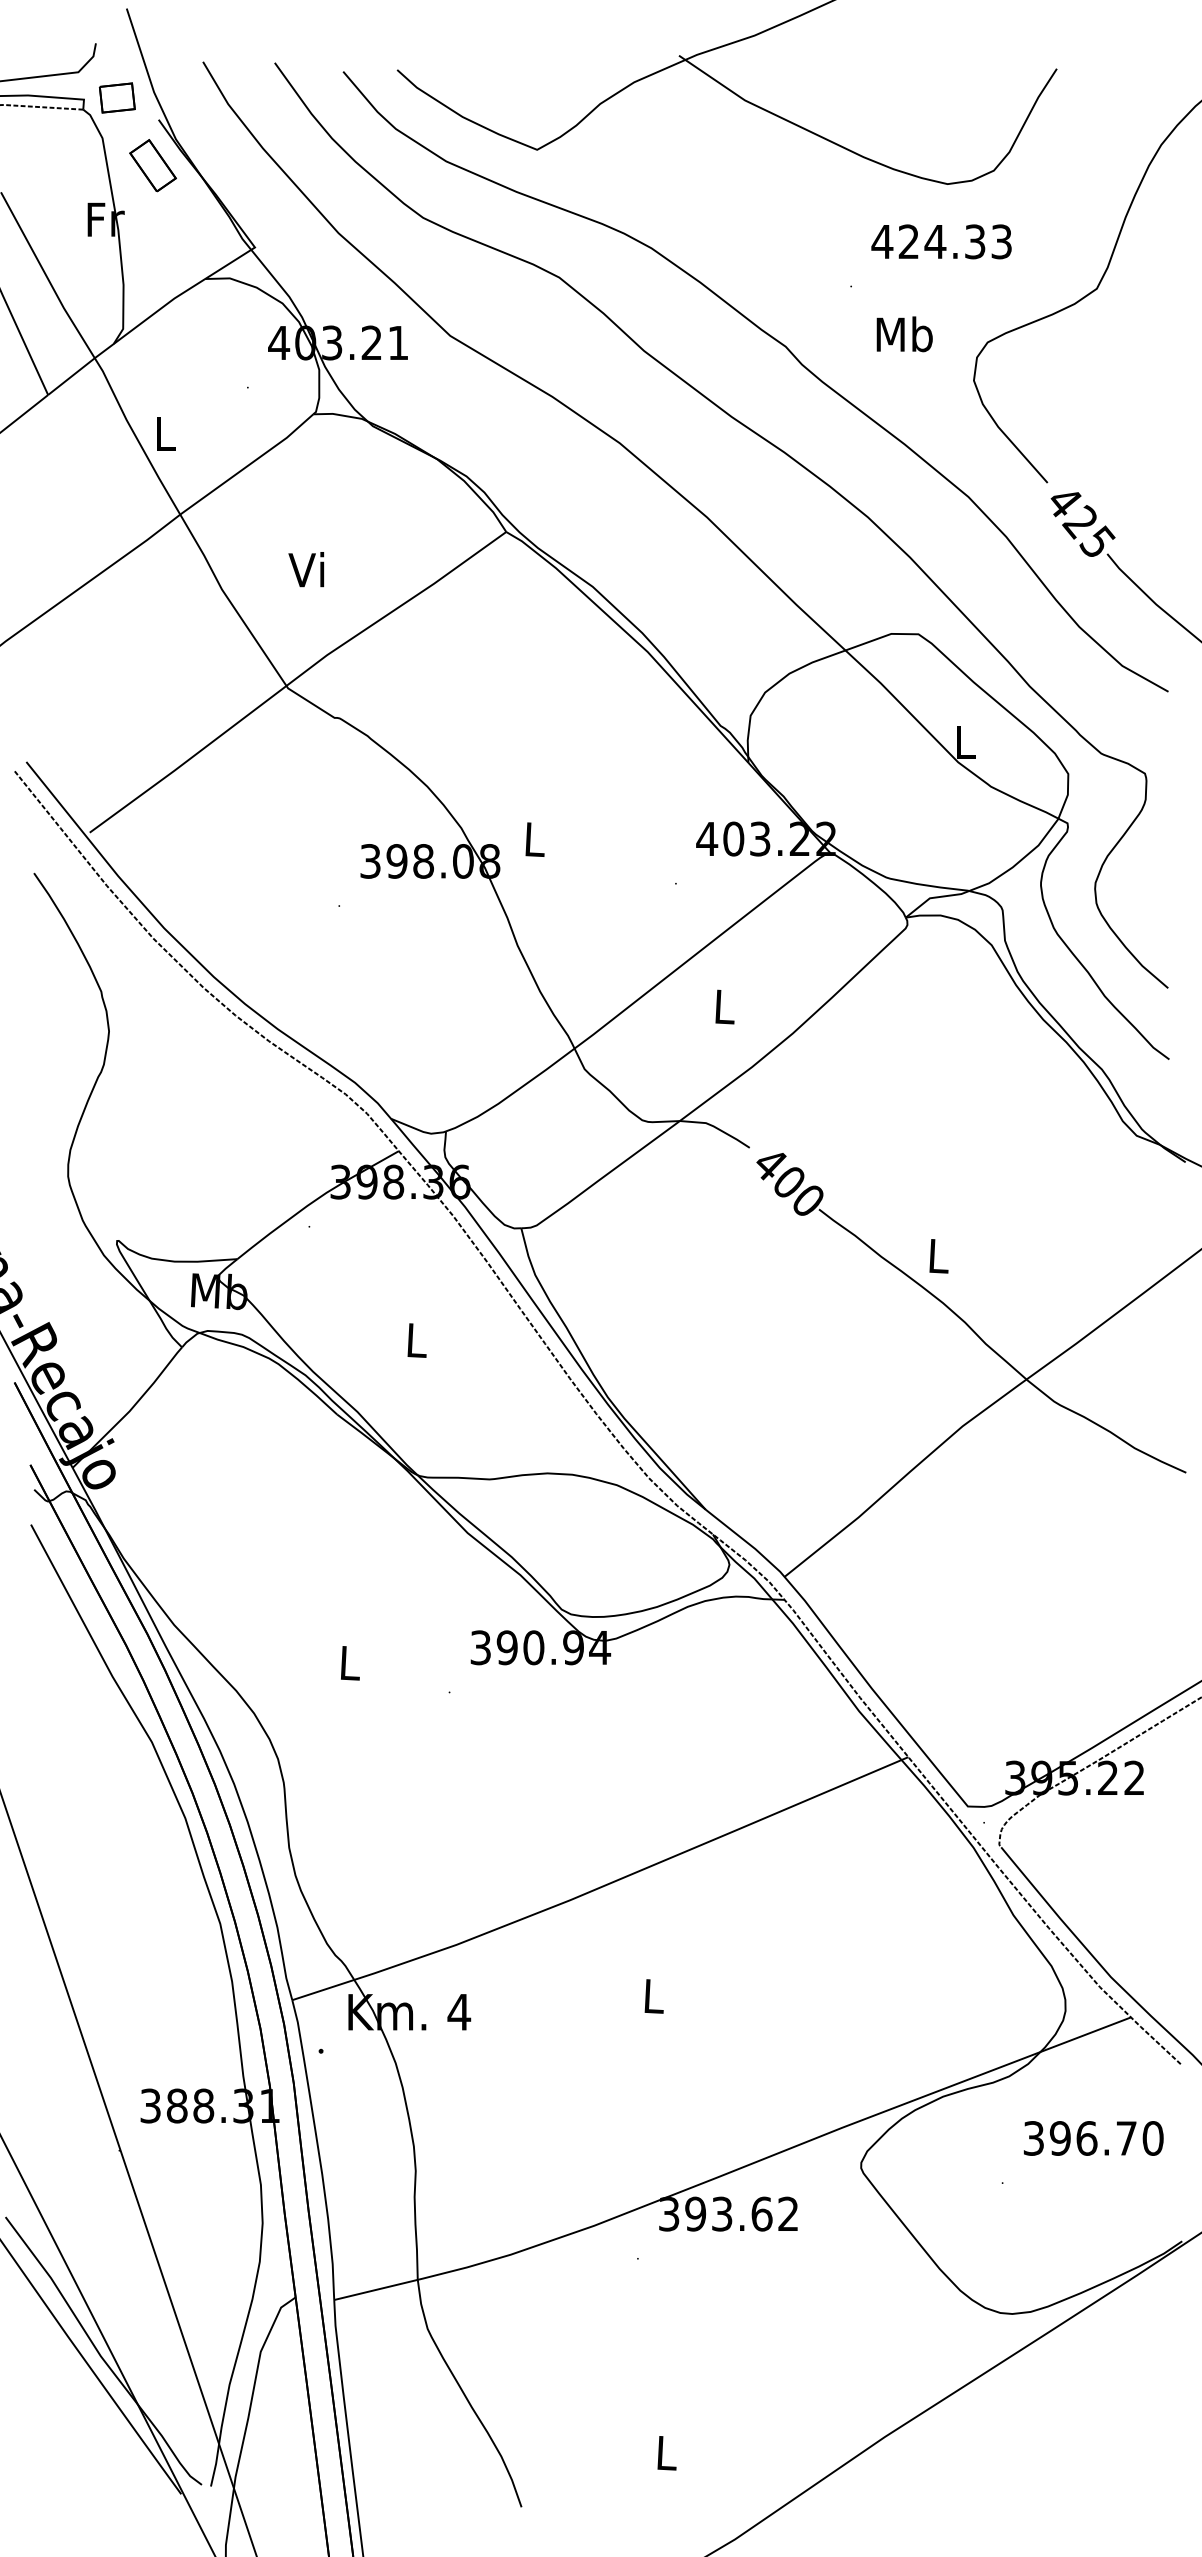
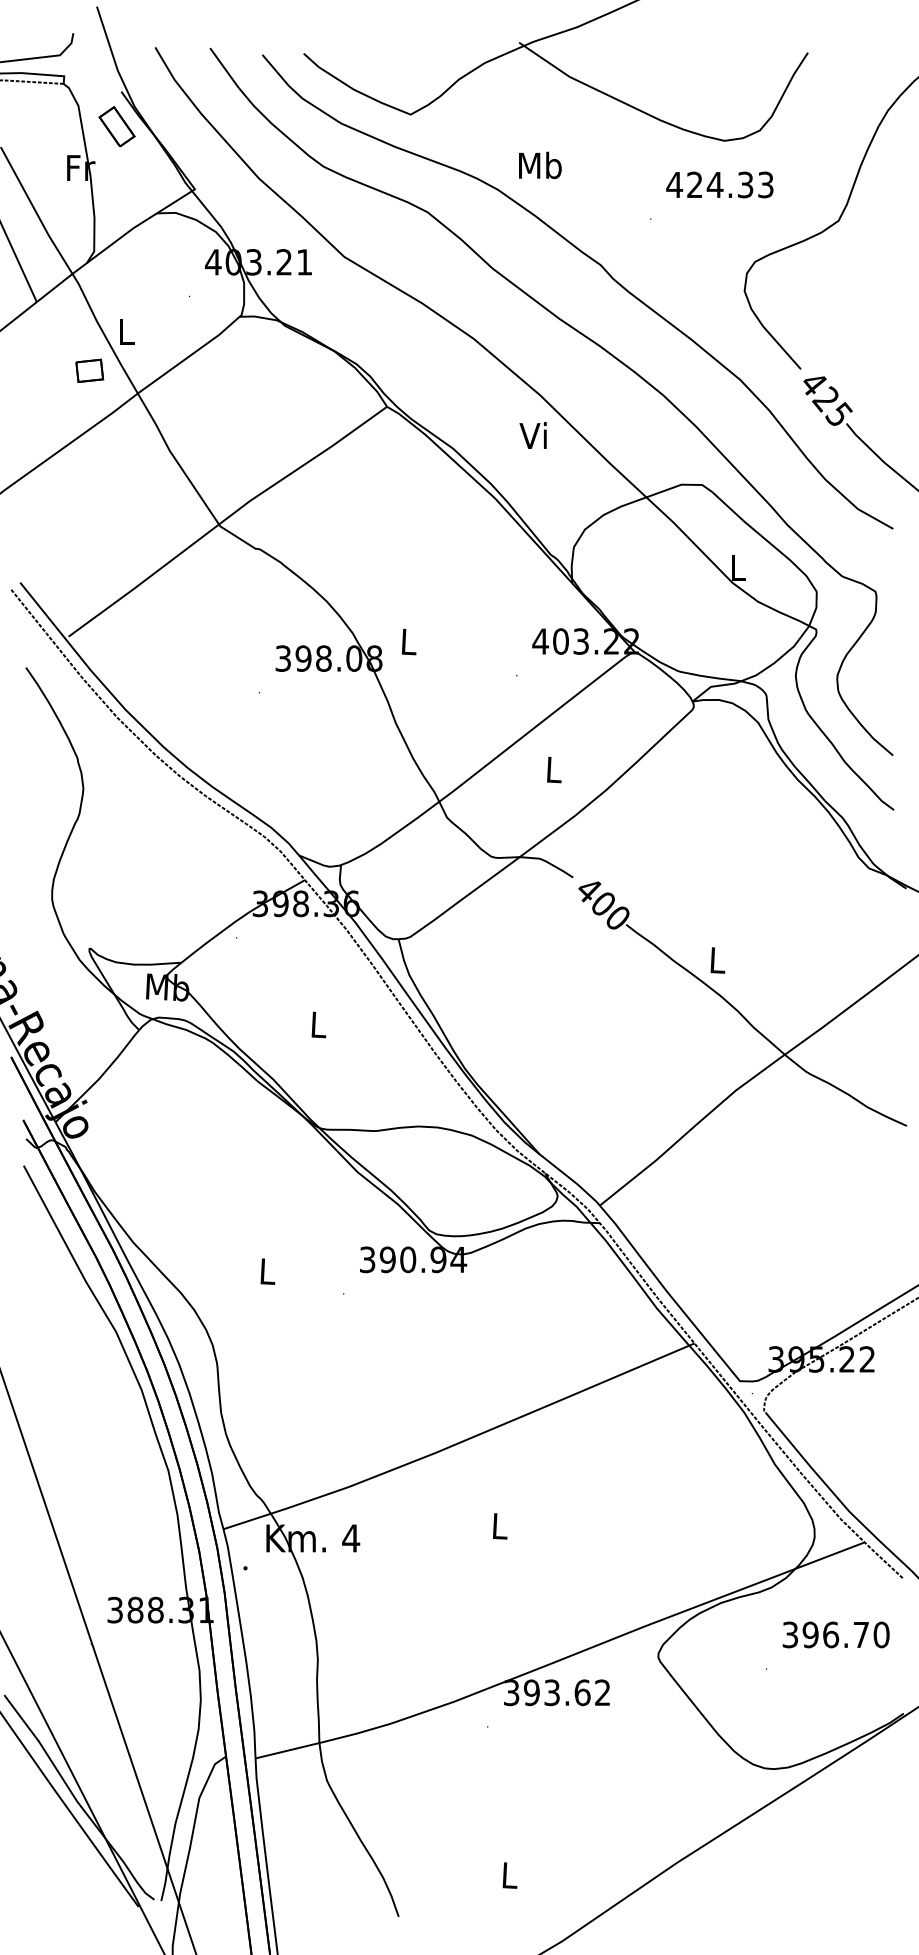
part: (116, 97) -> (89, 370), moved
text: (904, 334) -> (540, 165), moved
text: (306, 569) -> (533, 435), moved

